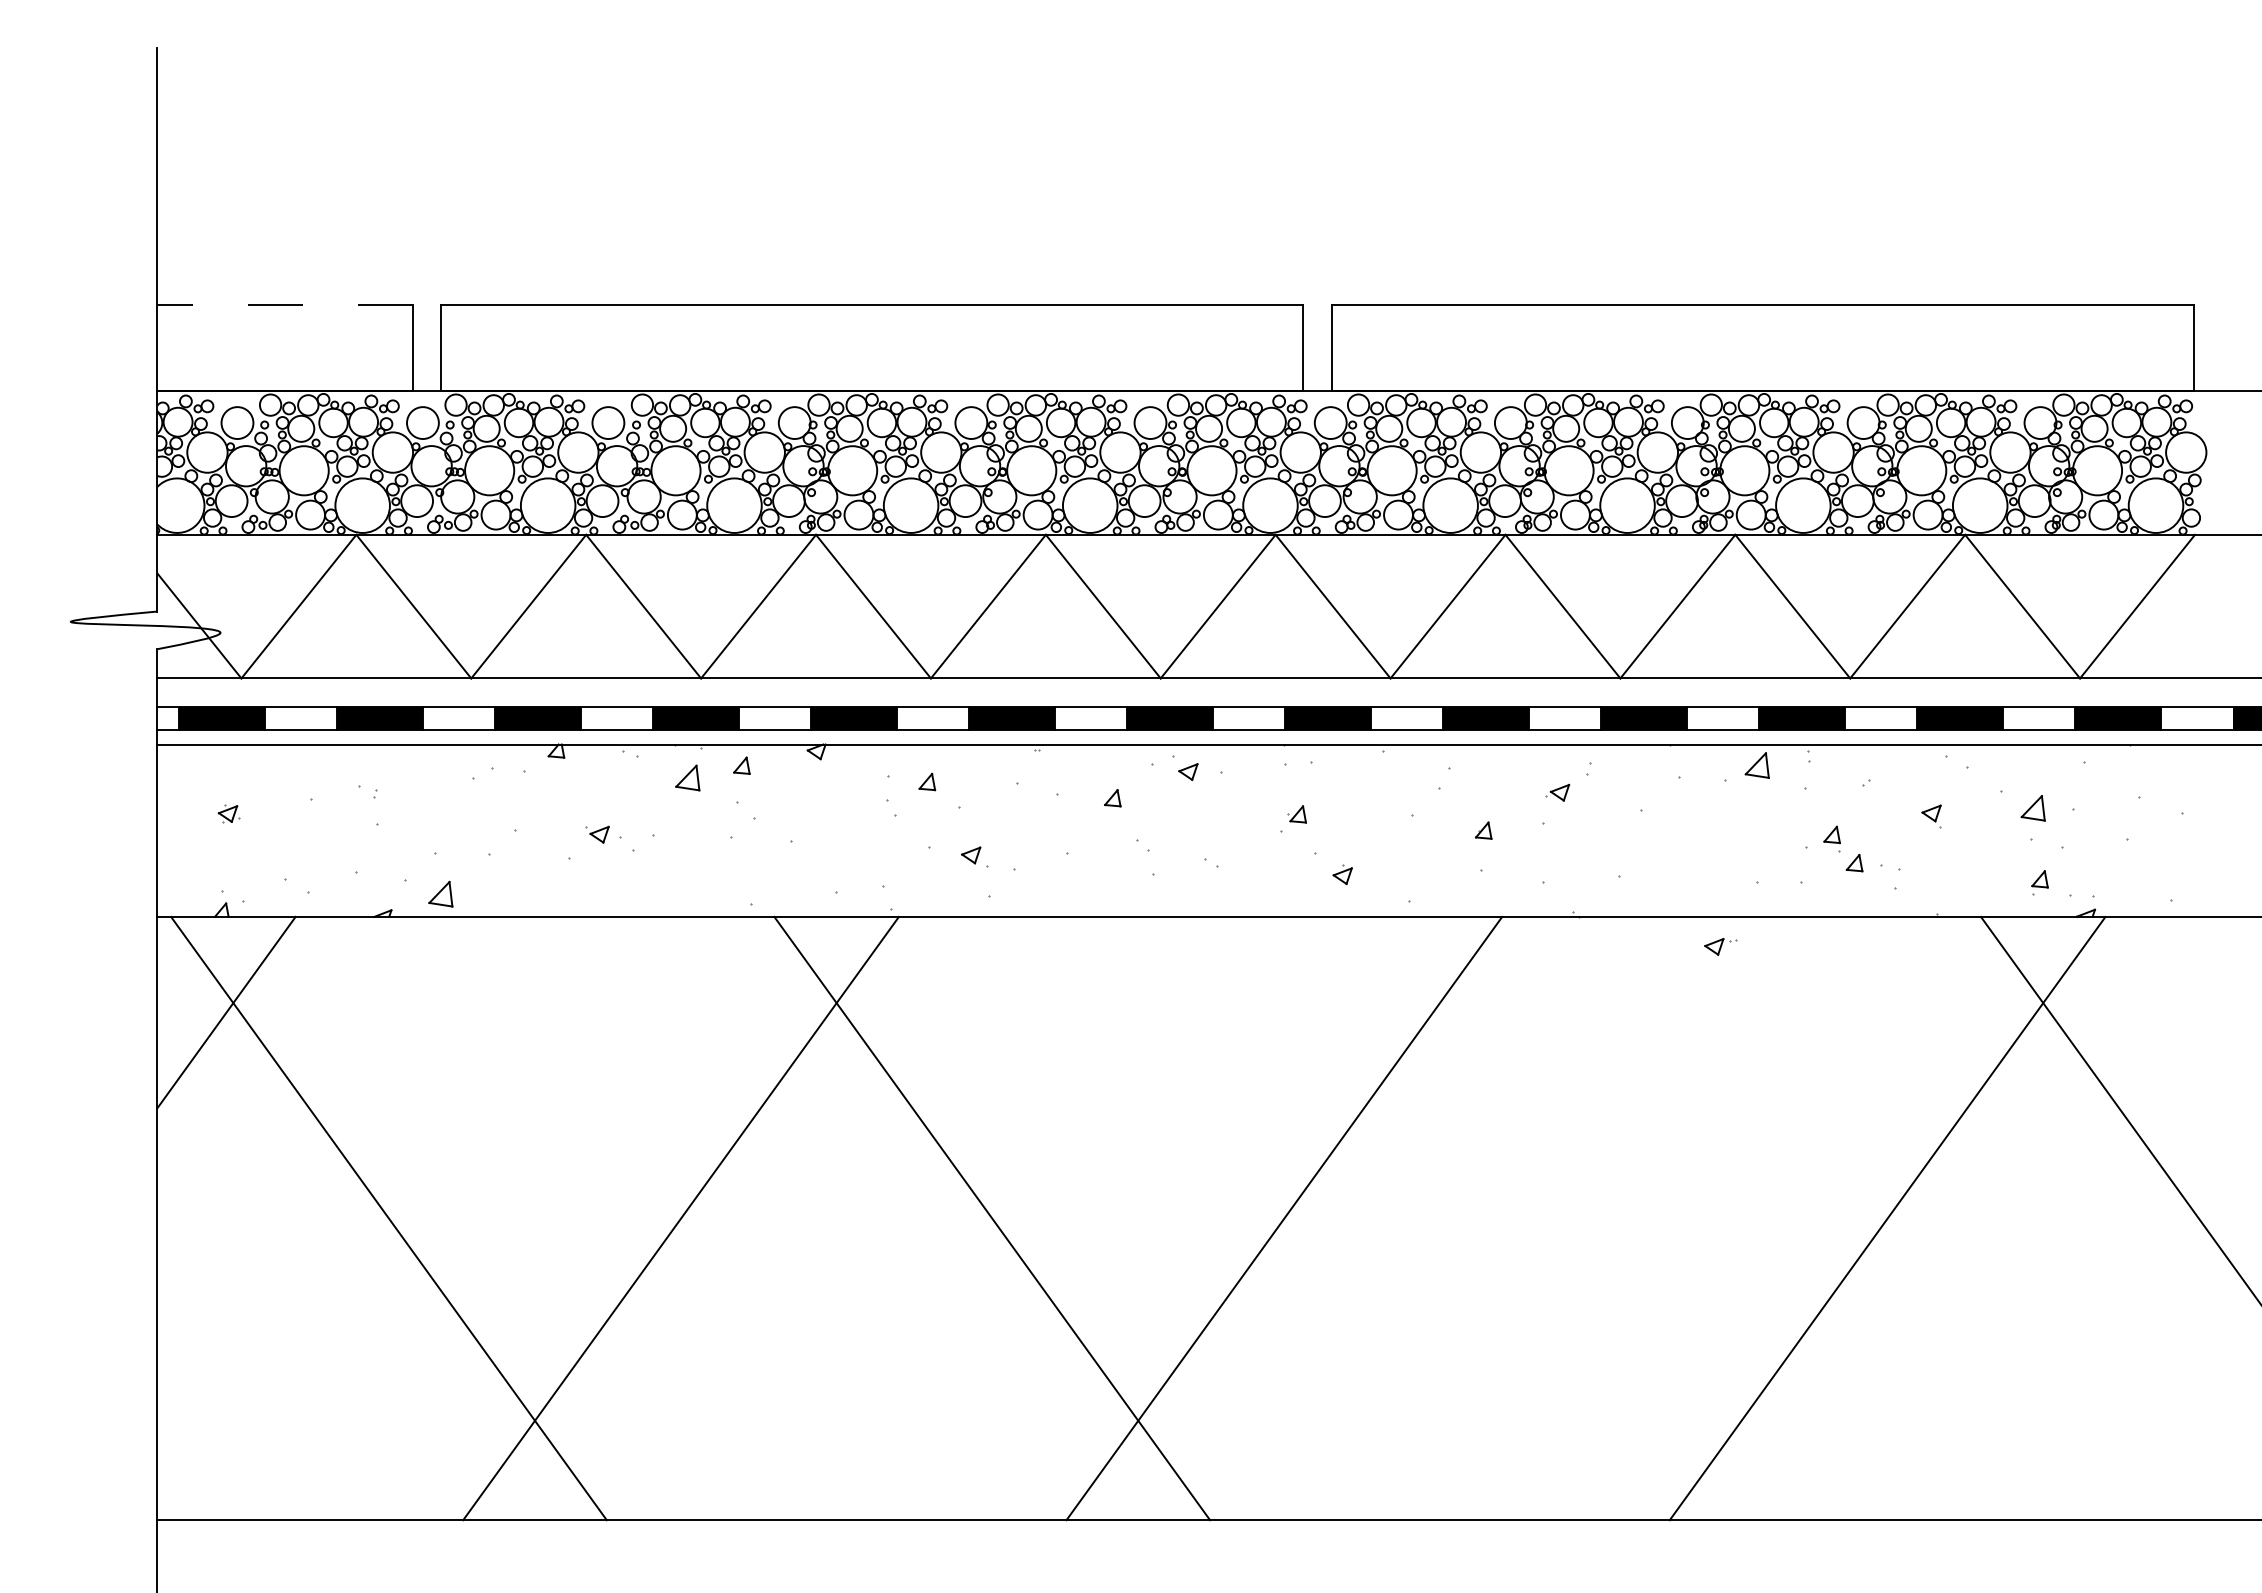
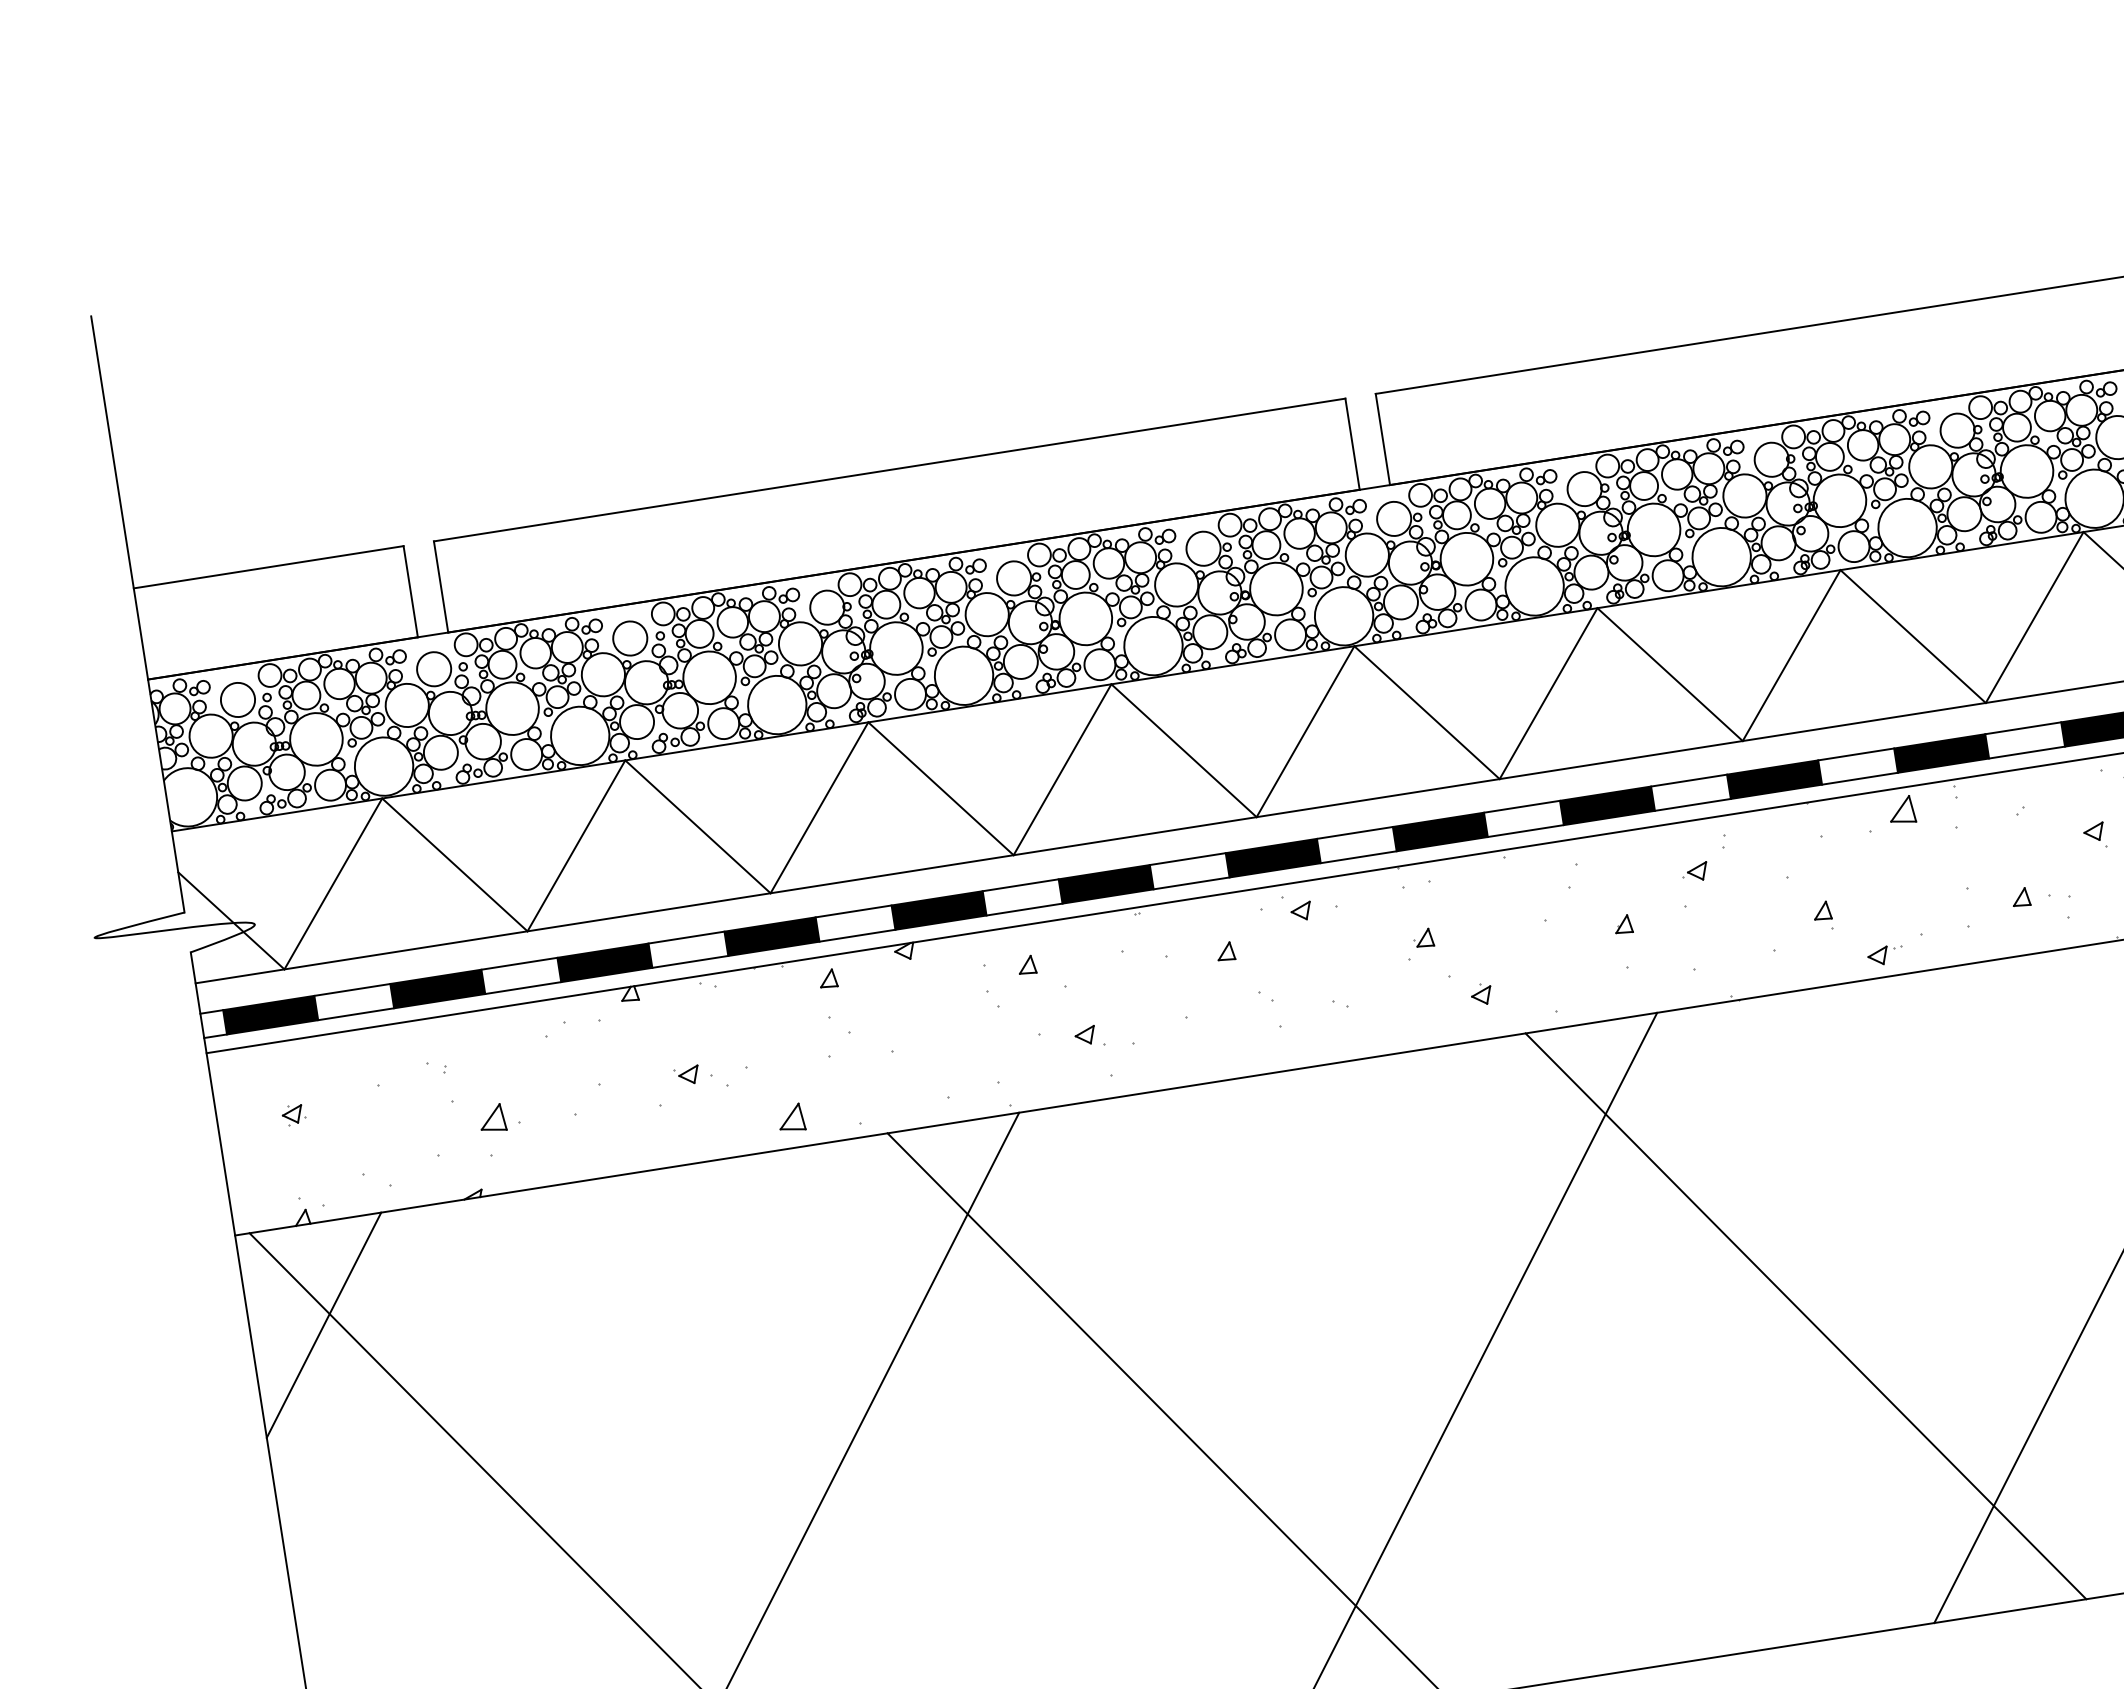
line: (285, 305) -> (269, 567), dashed -> solid
part: (687, 777) -> (790, 1117), moved
part: (1831, 838) -> (1822, 915), moved
part: (440, 894) -> (492, 1118), moved
part: (1720, 946) -> (1884, 955), moved
line: (1595, 1218) -> (1805, 1316), added

